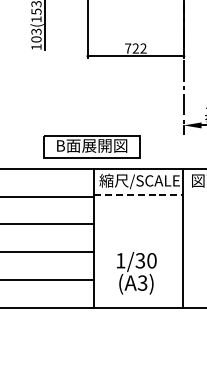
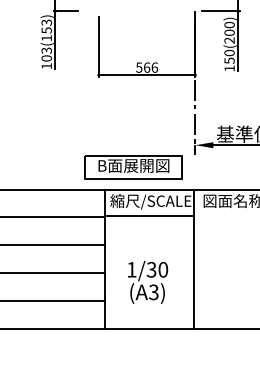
text: (136, 48) -> (147, 67), 722 -> 566
part: (91, 147) -> (133, 167), moved
line: (138, 195) -> (149, 215), dashed -> solid
text: (137, 273) -> (148, 282), moved

